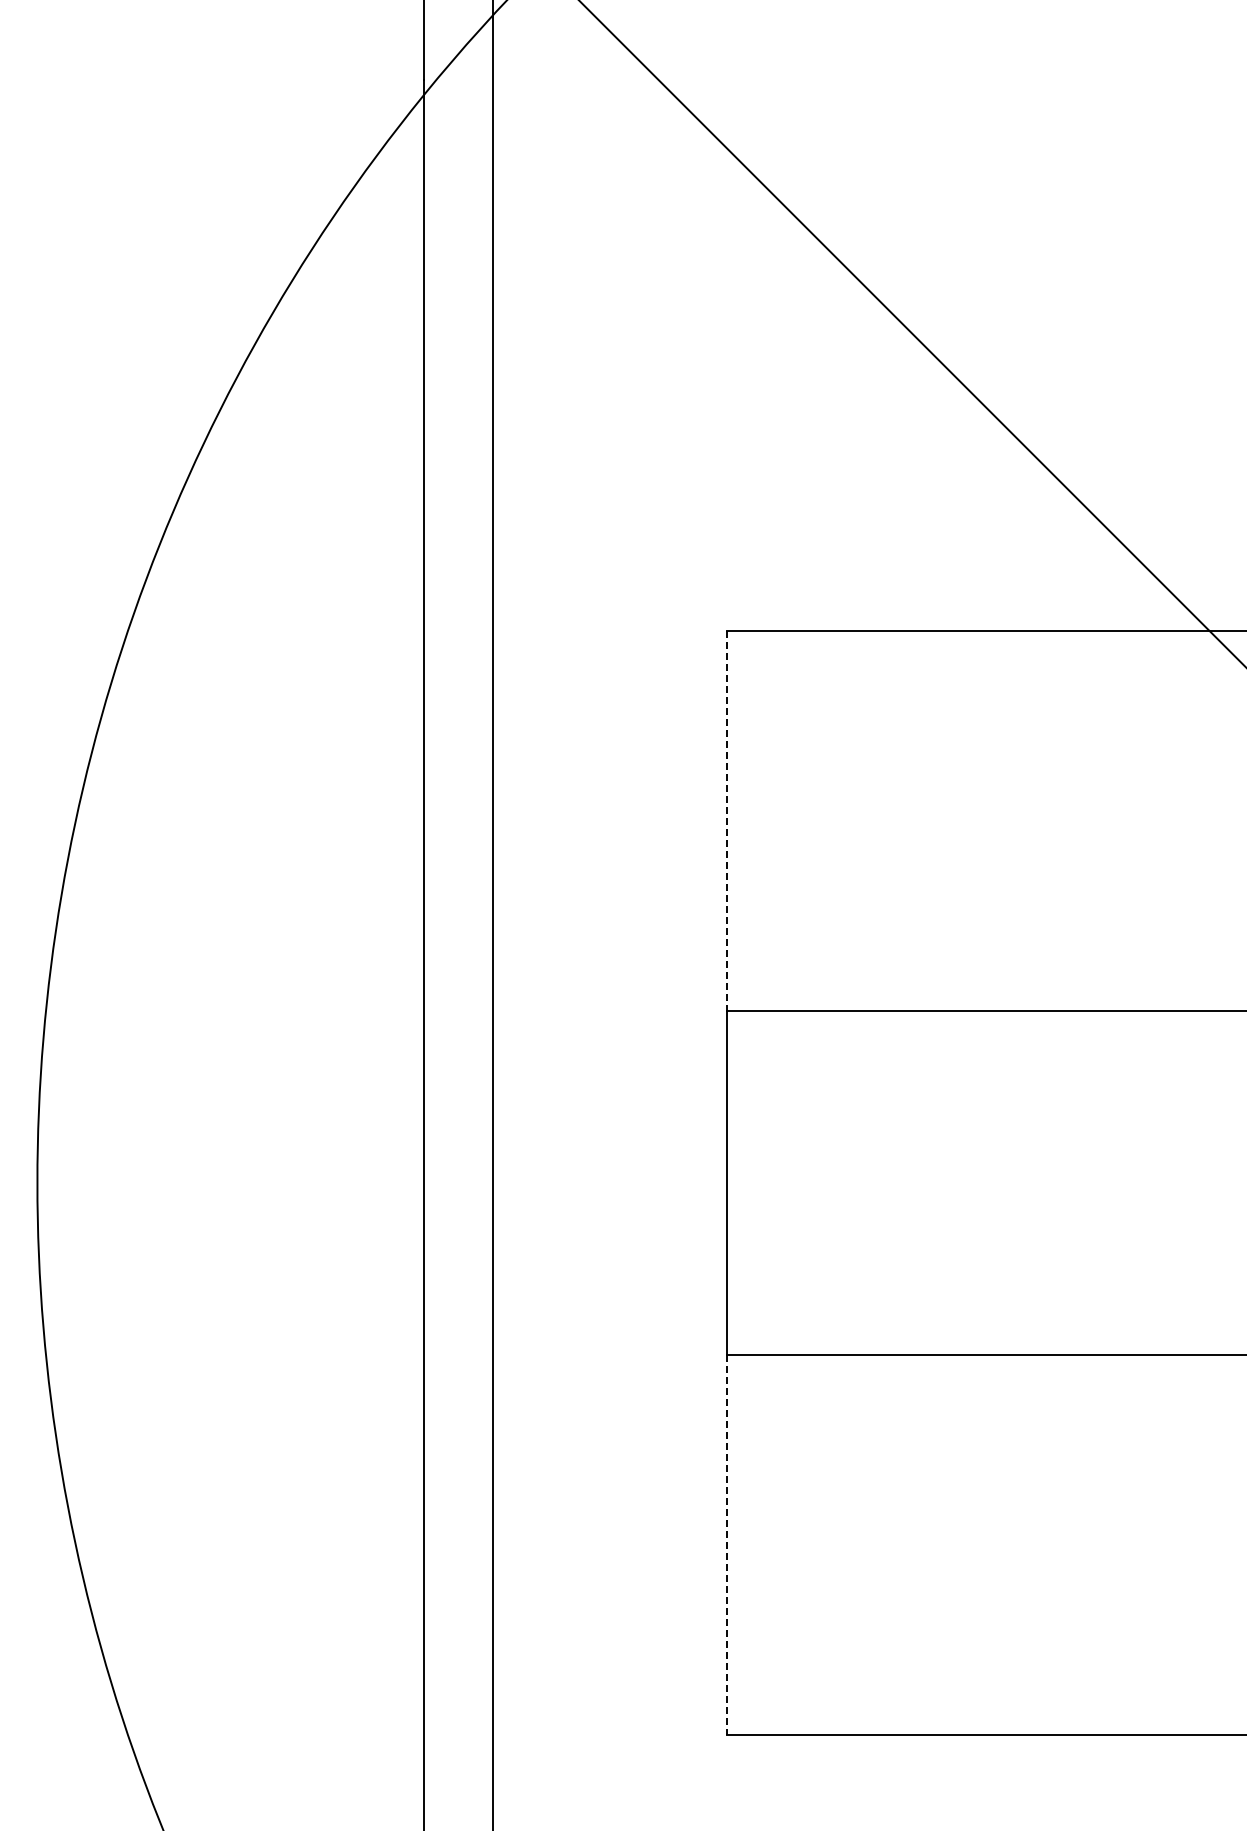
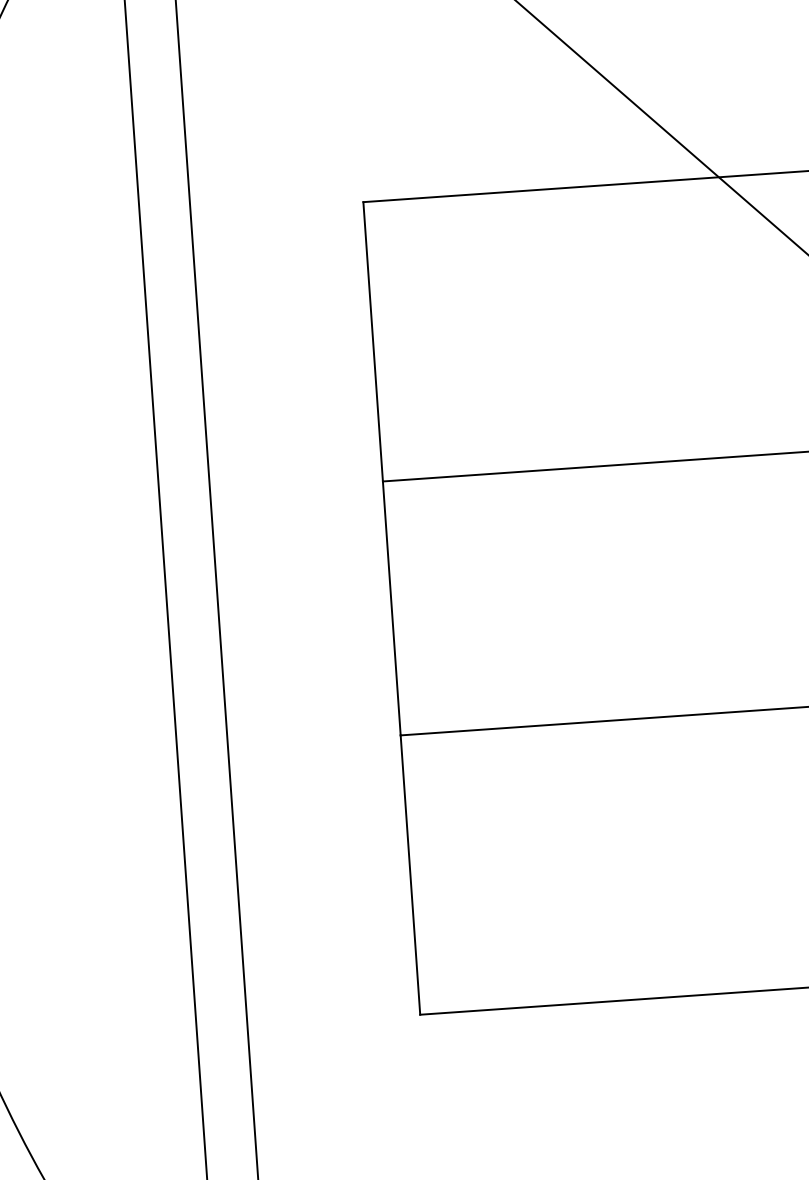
line: (727, 820) -> (373, 341), dashed -> solid
line: (727, 1545) -> (410, 875), dashed -> solid

